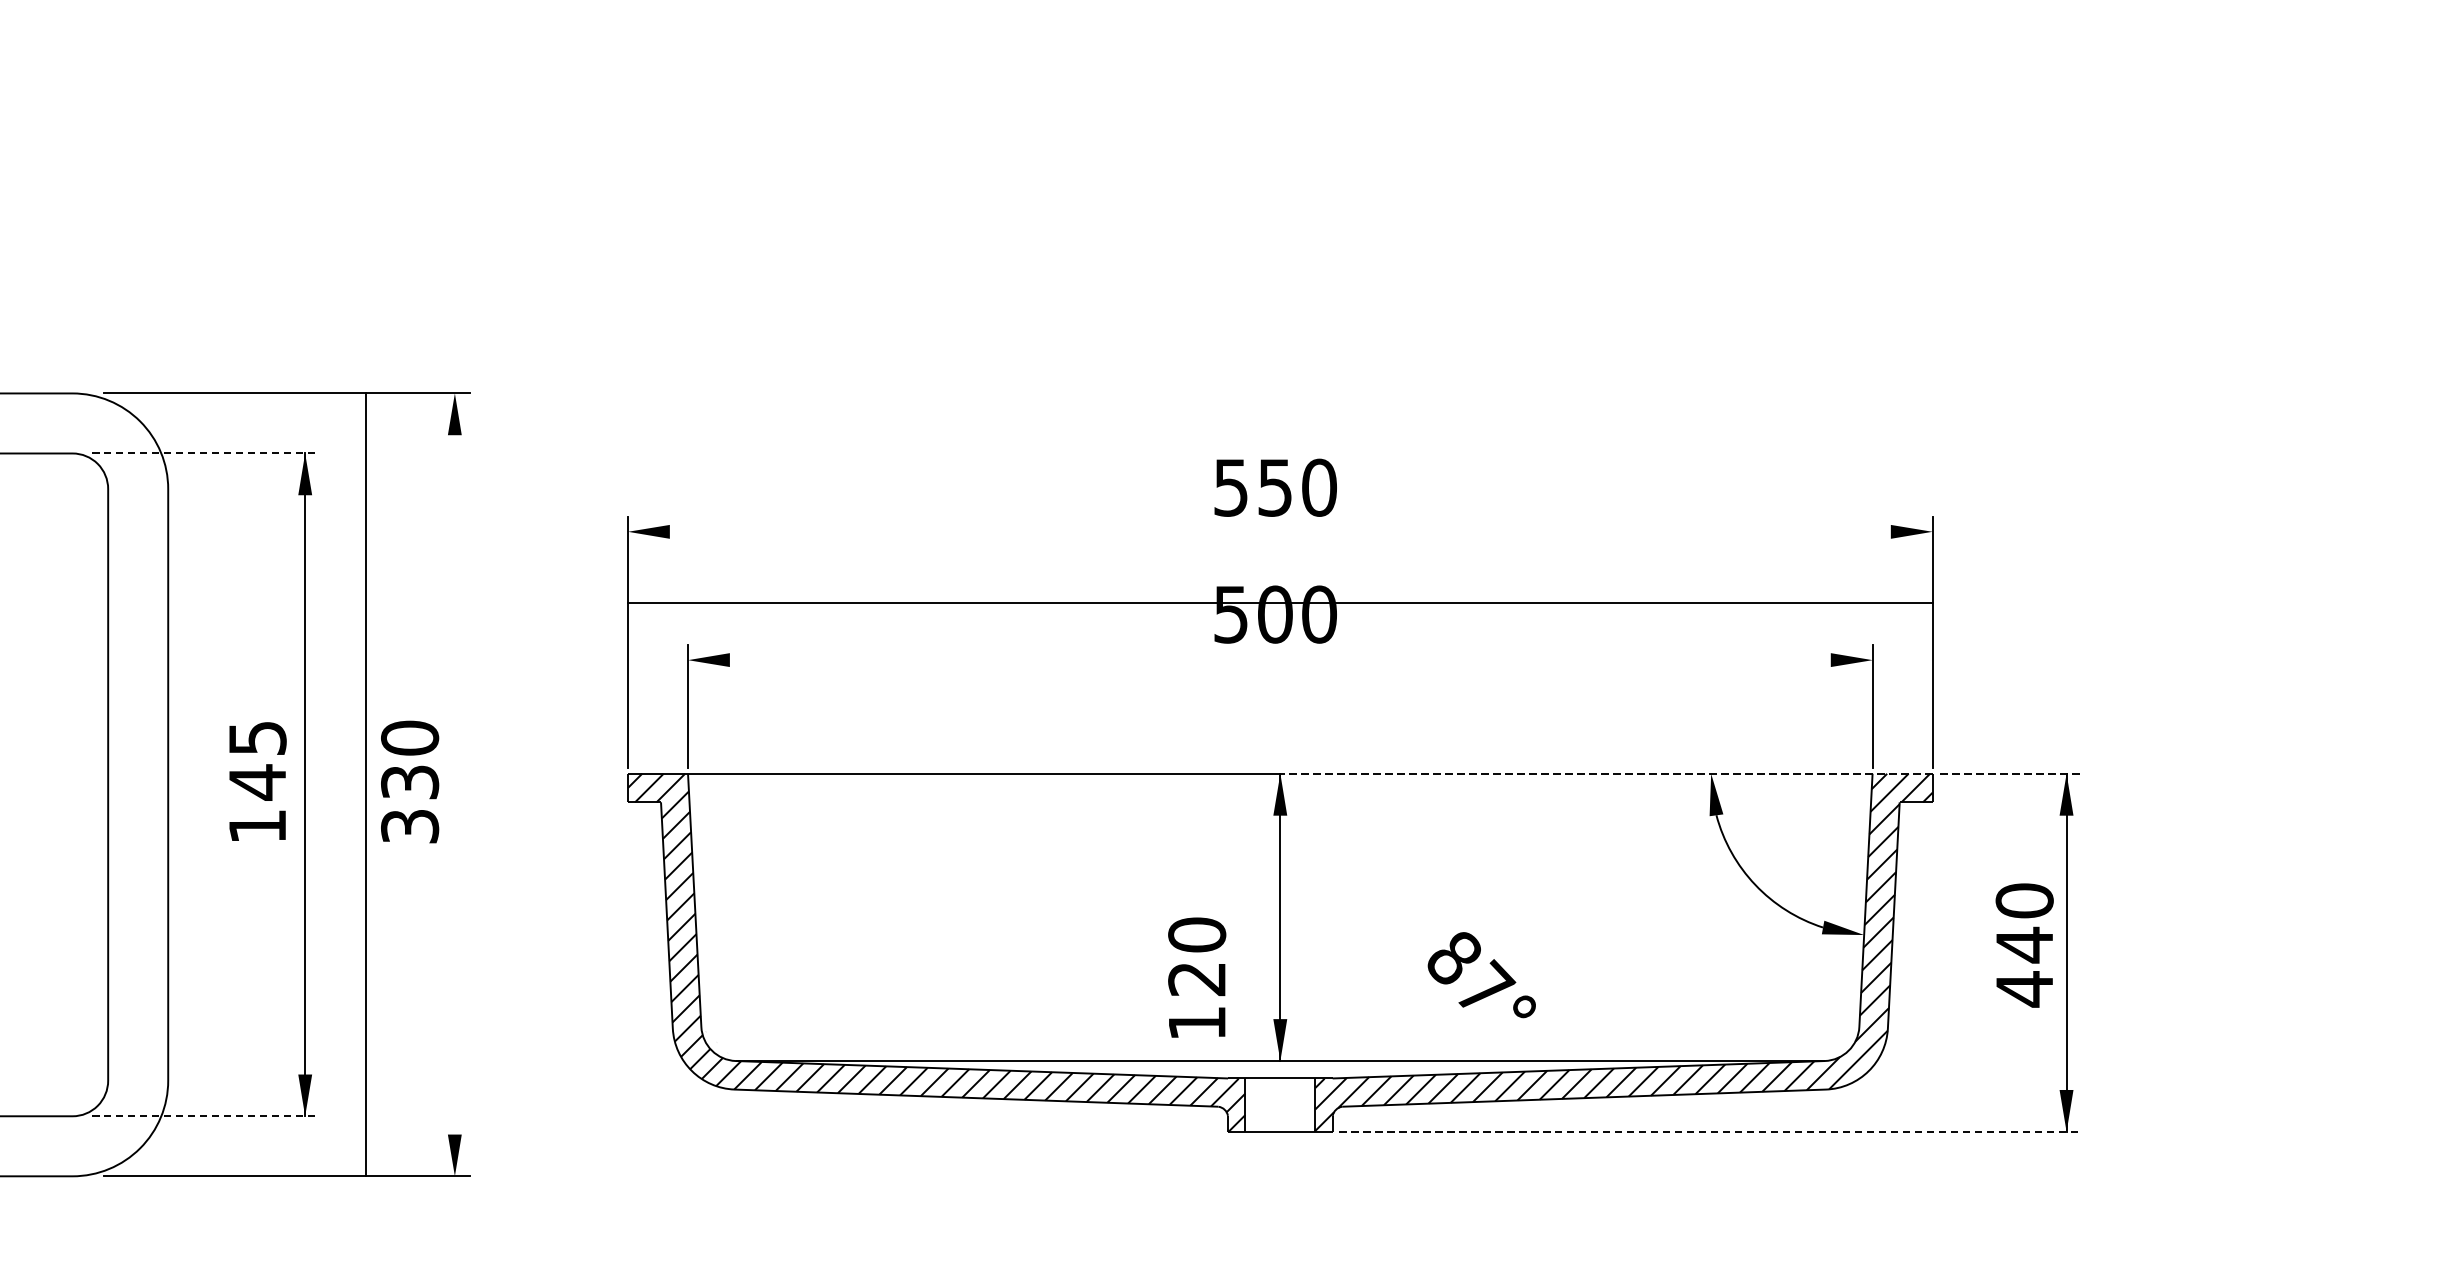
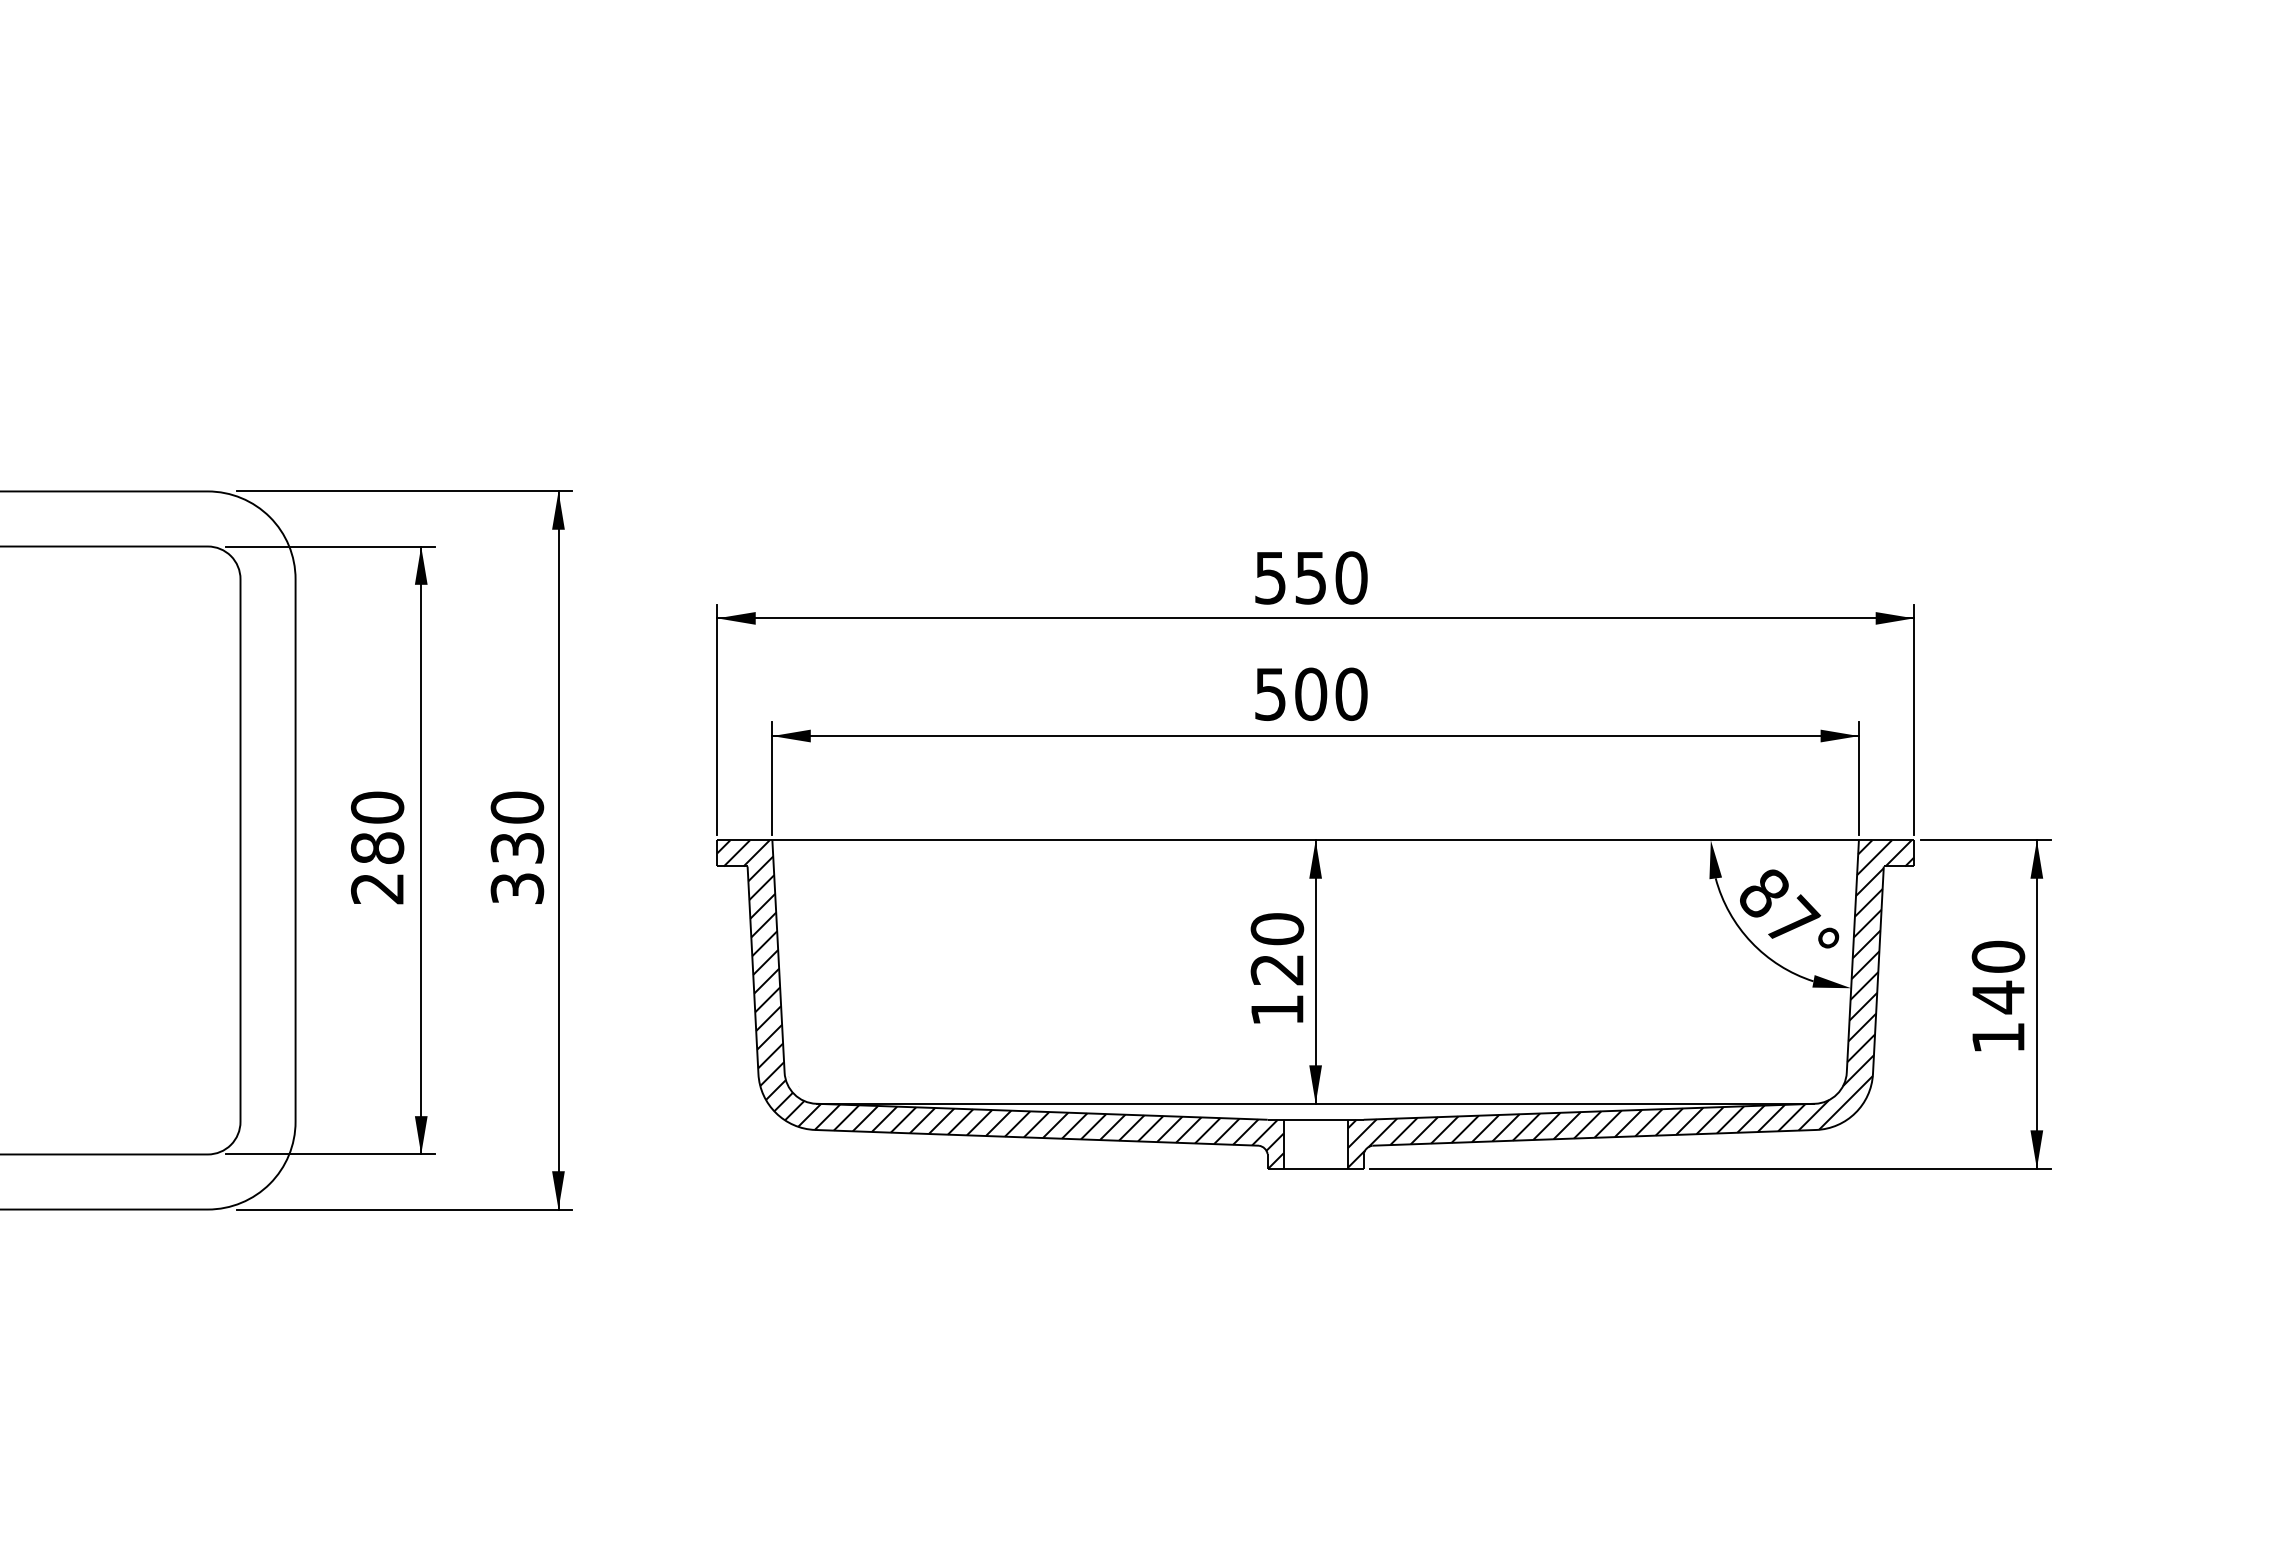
line: (206, 453) -> (330, 546), dashed -> solid
line: (1280, 602) -> (1315, 618), moved
line: (1280, 660) -> (1315, 736), added
line: (1606, 773) -> (1614, 840), dashed -> solid
line: (2010, 773) -> (1985, 840), dashed -> solid
text: (257, 781) -> (377, 847), 145 -> 280
line: (365, 784) -> (558, 850), moved
text: (1481, 974) -> (1789, 908), moved
text: (1197, 977) -> (1277, 968), moved
text: (2024, 988) -> (1998, 1037), 440 -> 140
line: (206, 1116) -> (330, 1154), dashed -> solid
line: (1710, 1131) -> (1710, 1168), dashed -> solid

